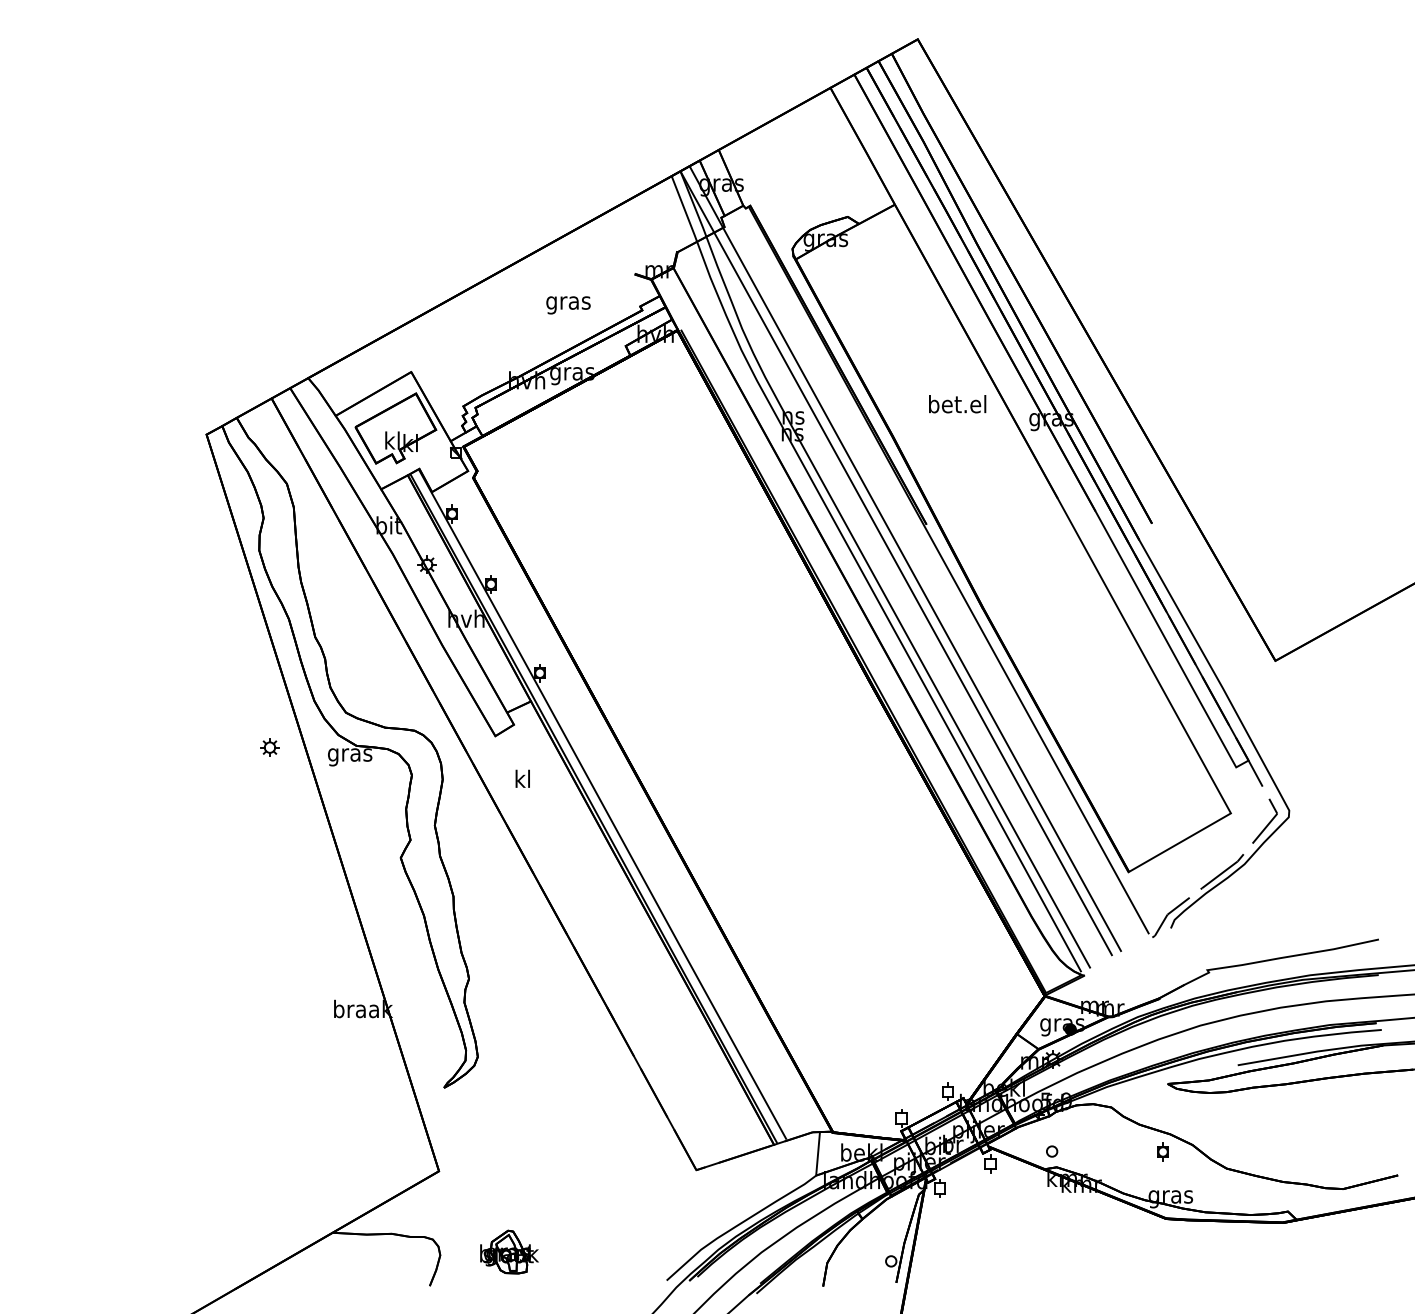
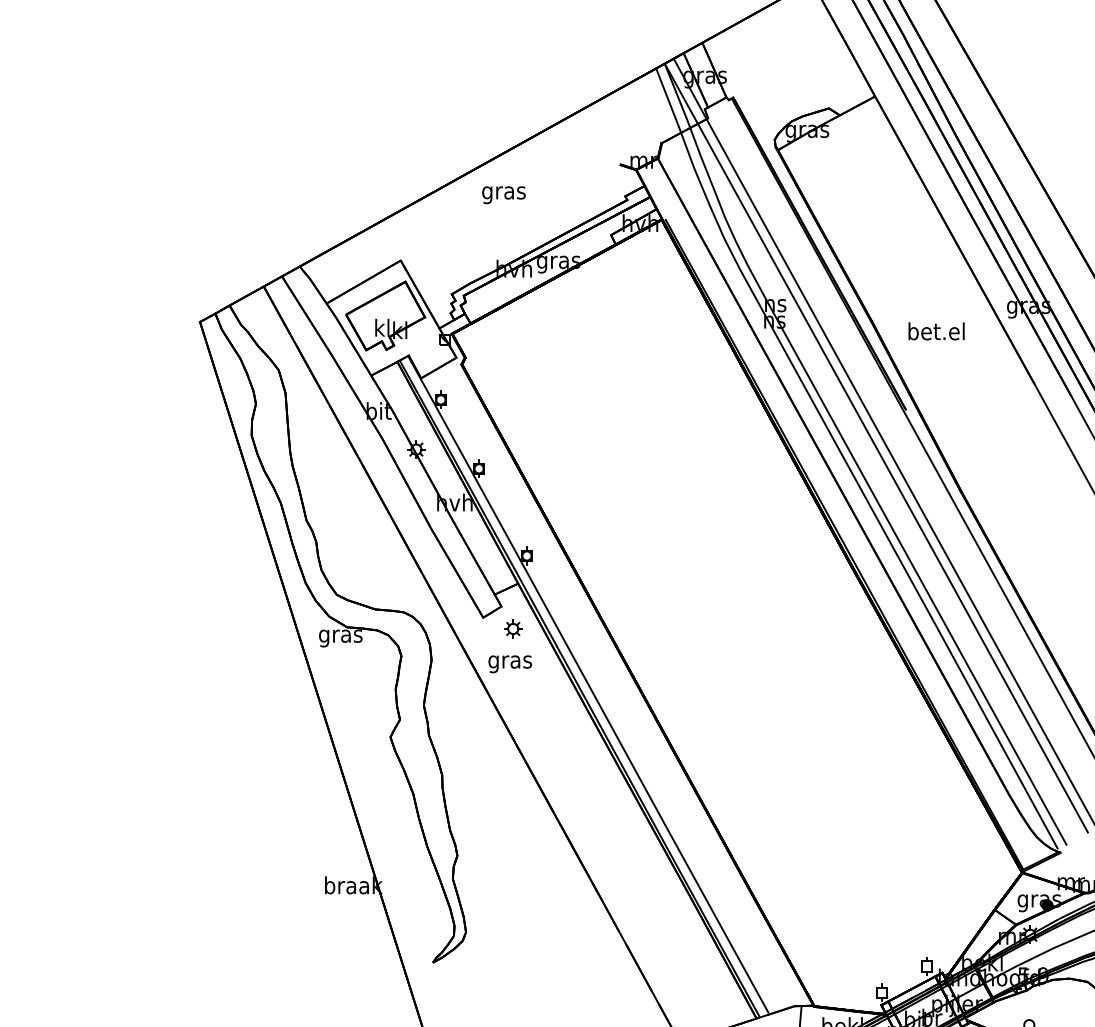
text: (568, 305) -> (503, 195), moved
text: (957, 404) -> (936, 331), moved
part: (269, 747) -> (512, 628), moved
text: (522, 780) -> (509, 661), kl -> gras

